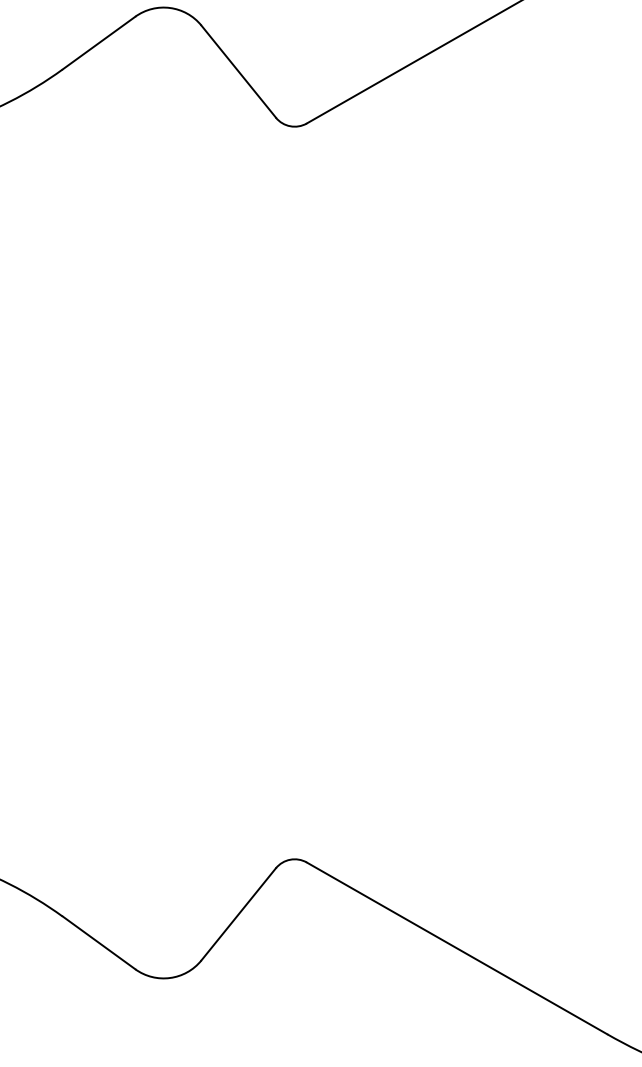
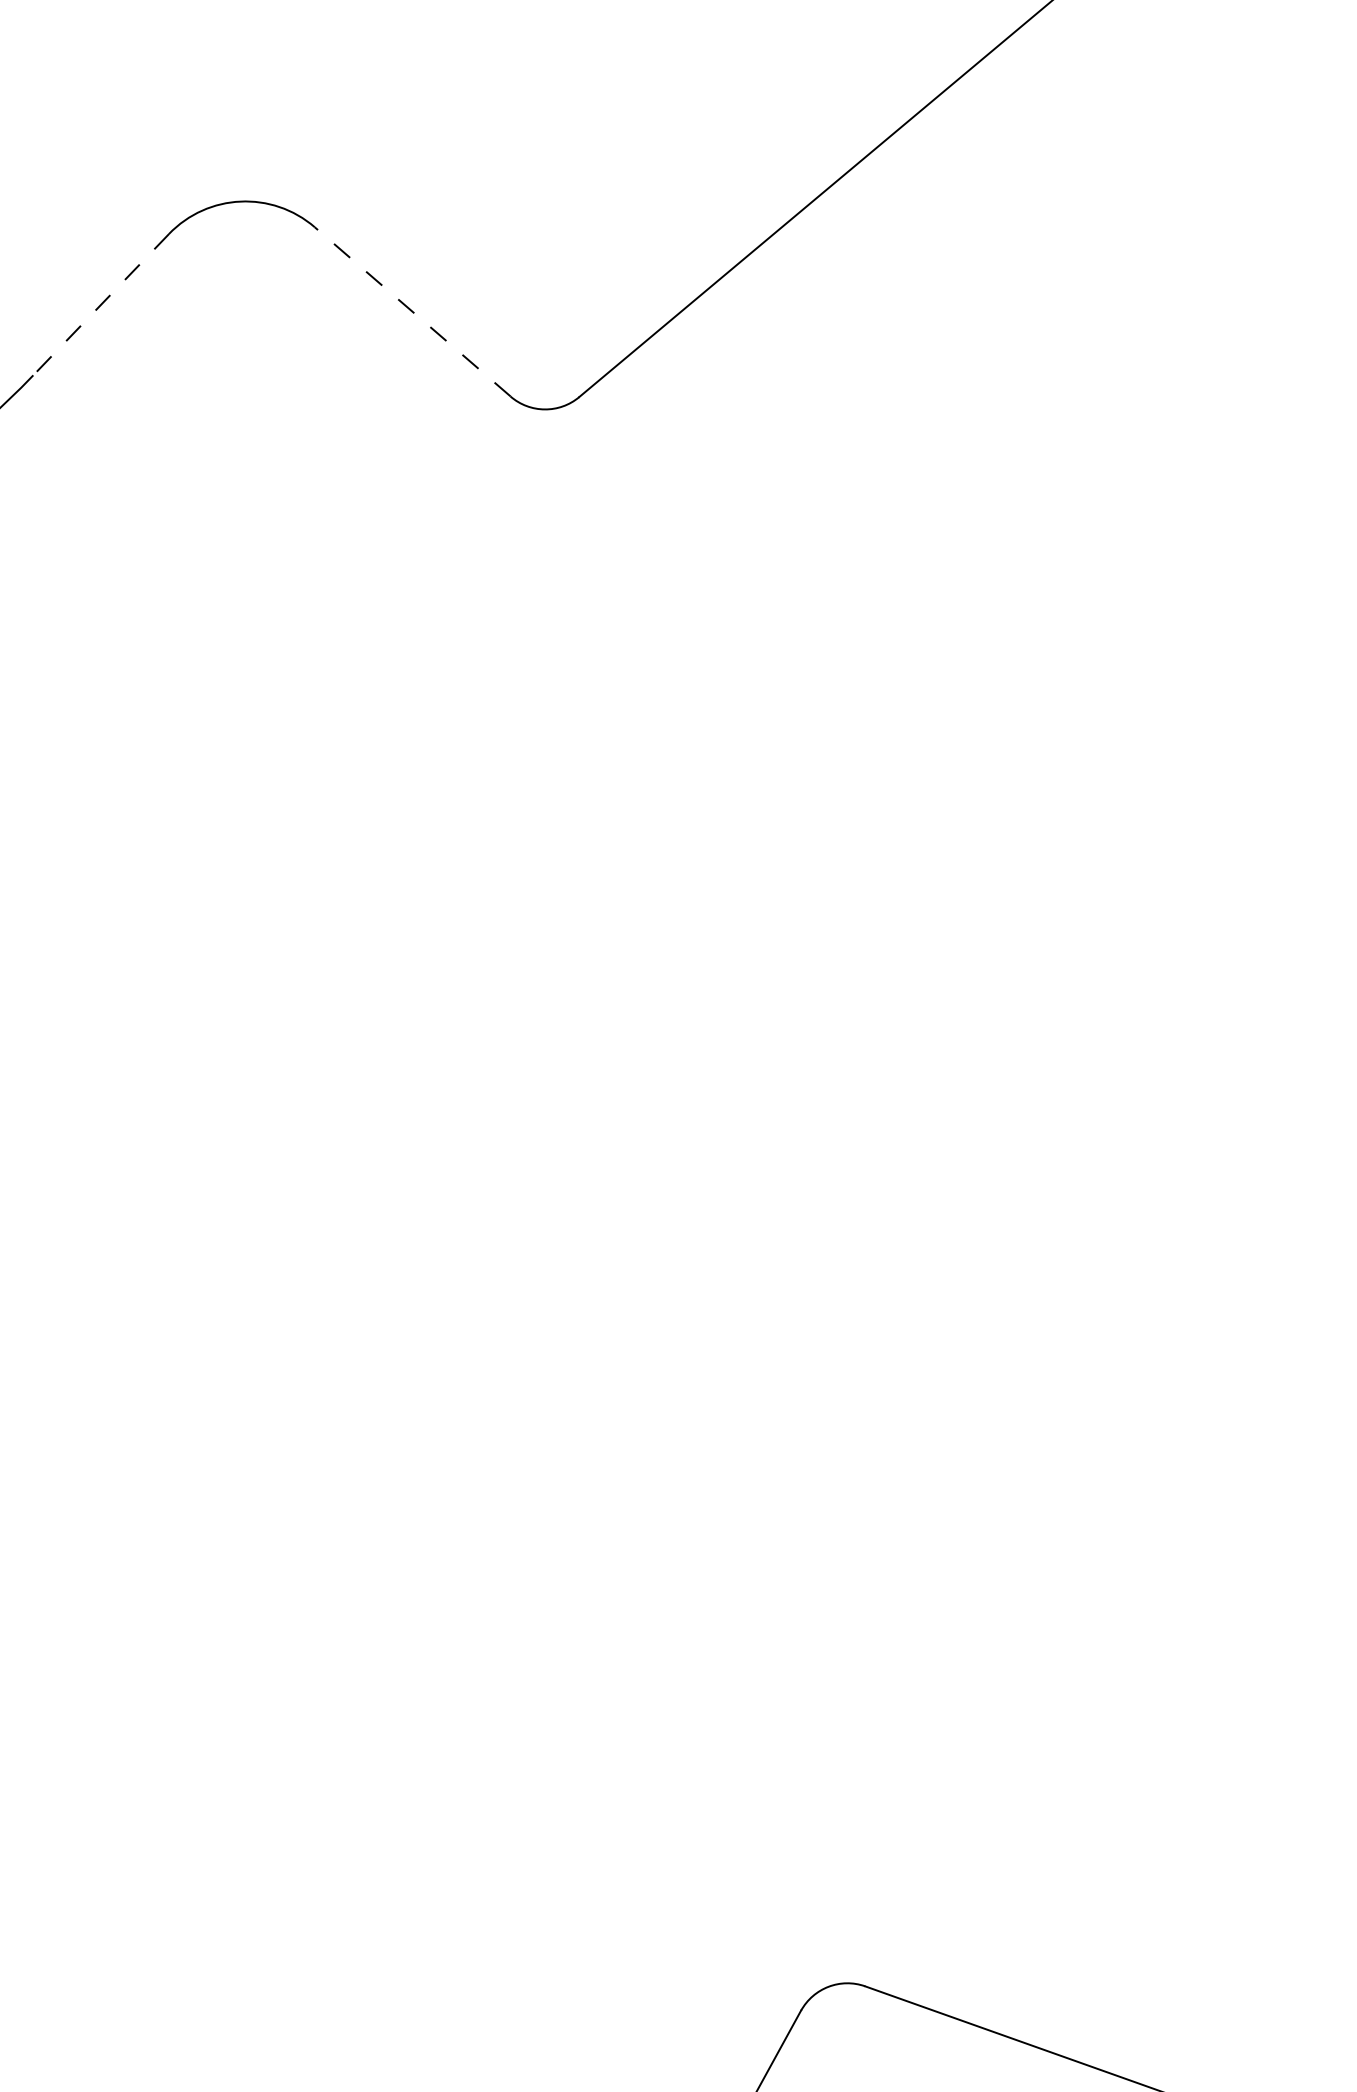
line: (99, 43) -> (102, 305), solid -> dashed
line: (238, 71) -> (412, 311), solid -> dashed

